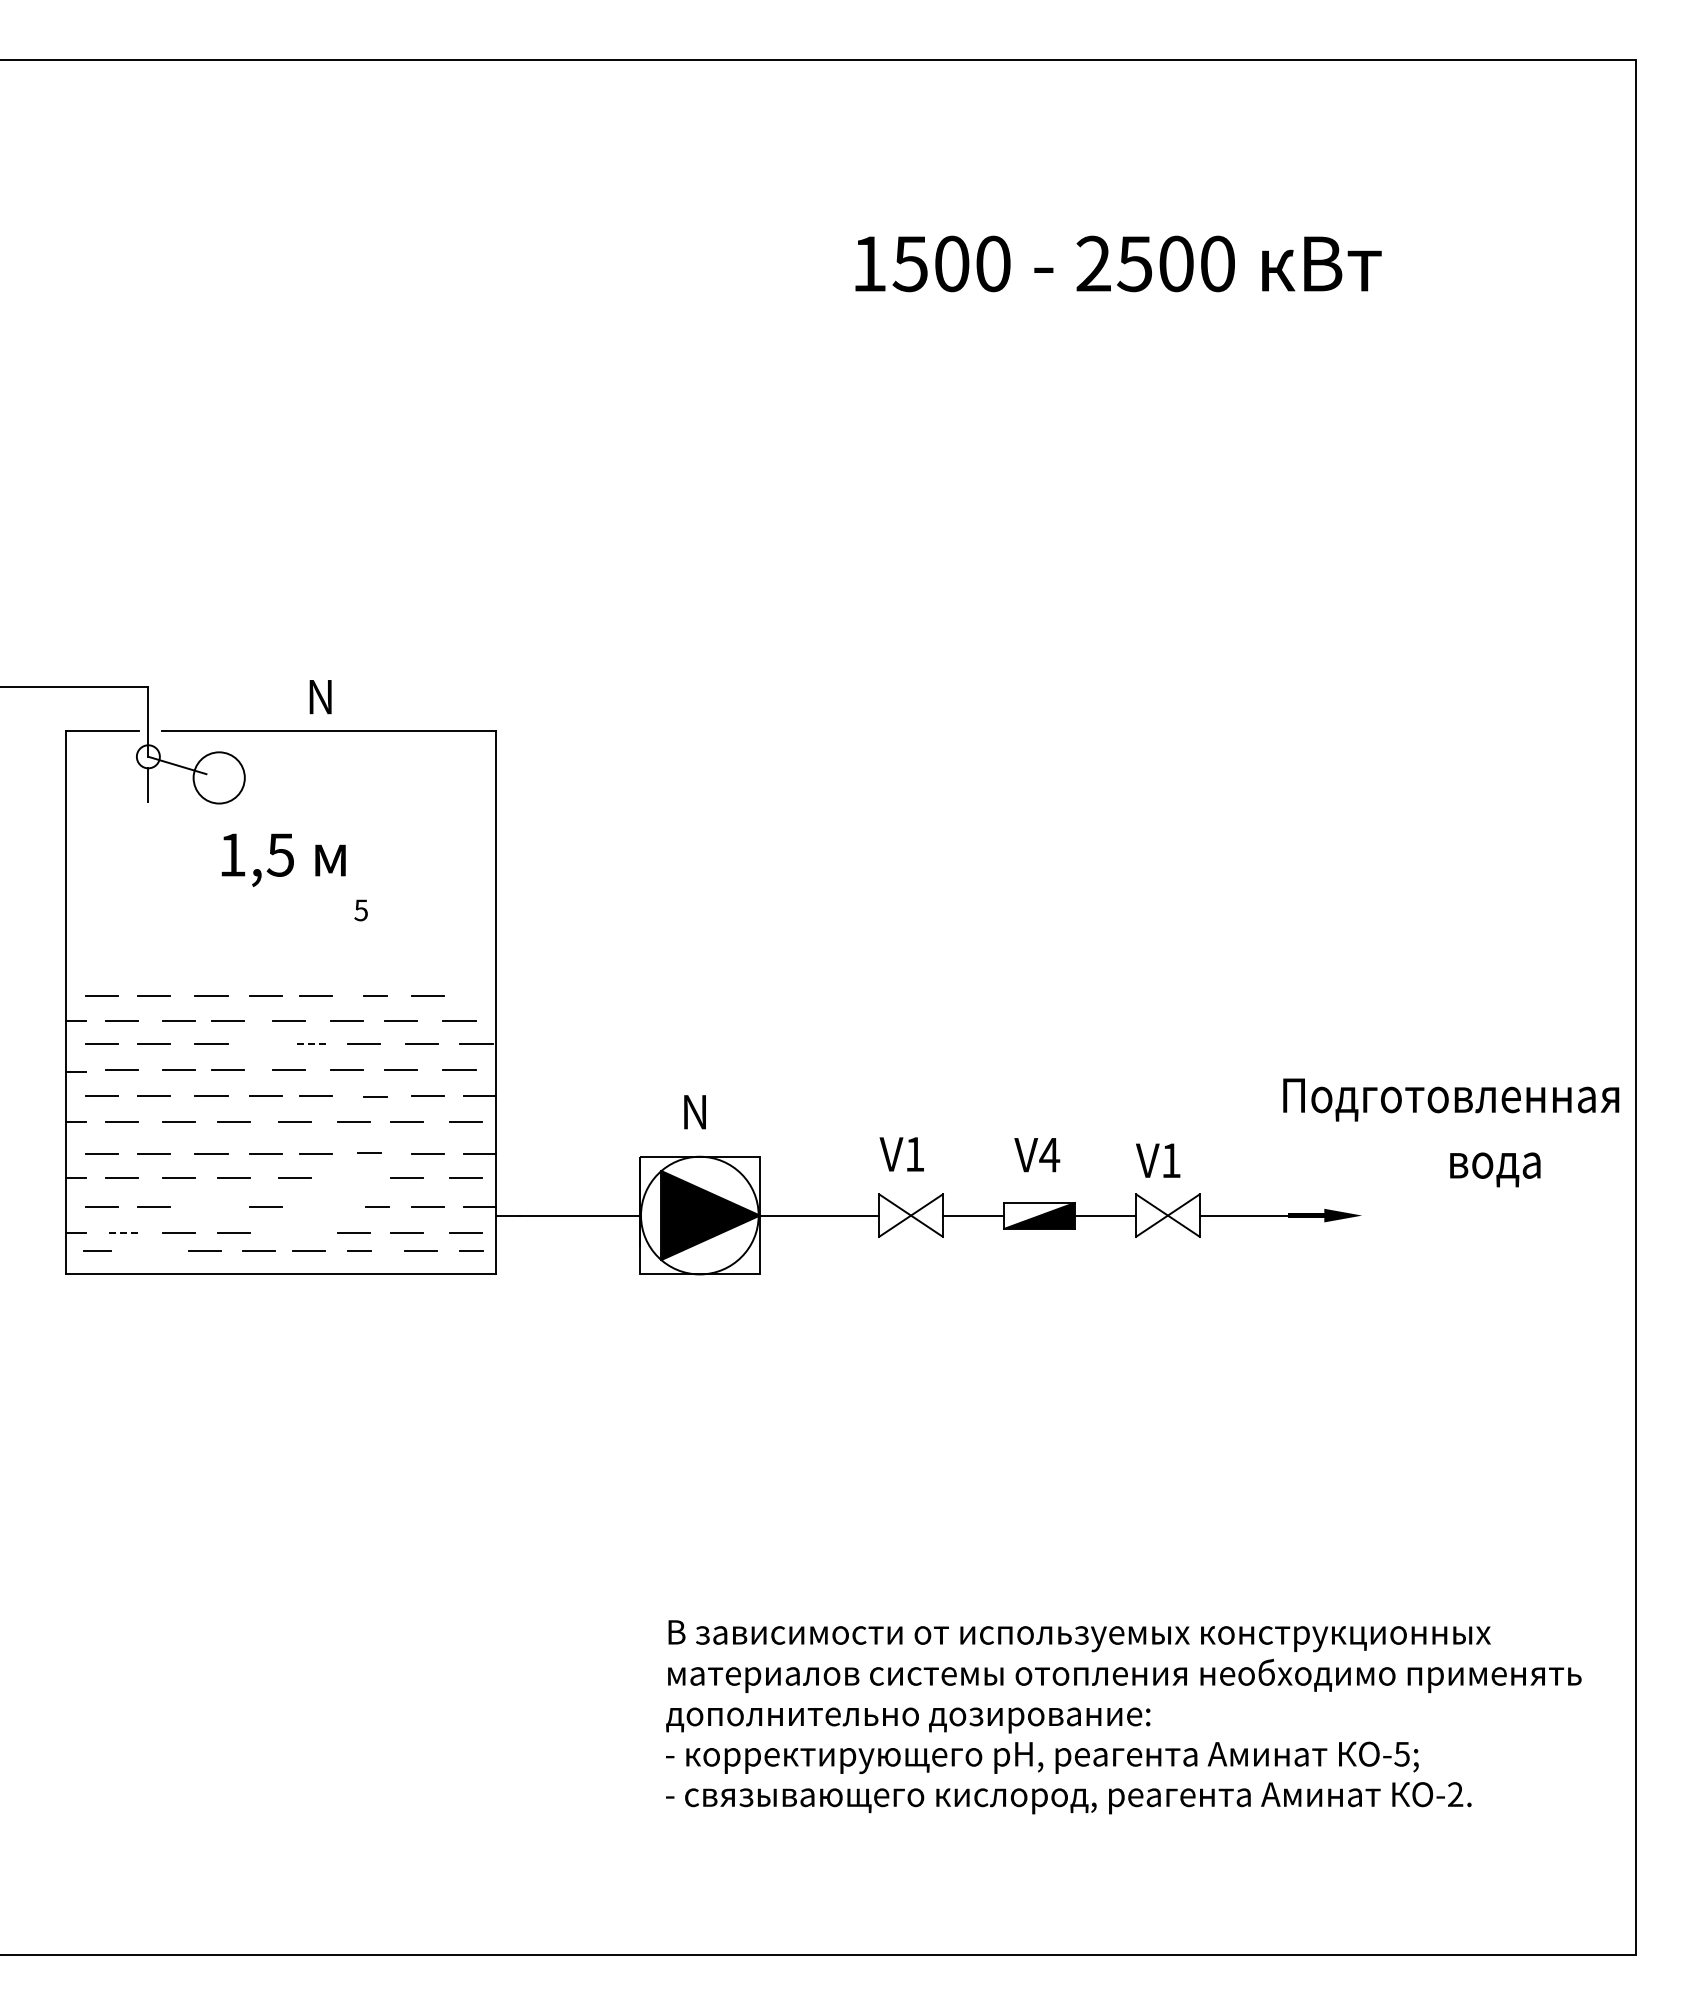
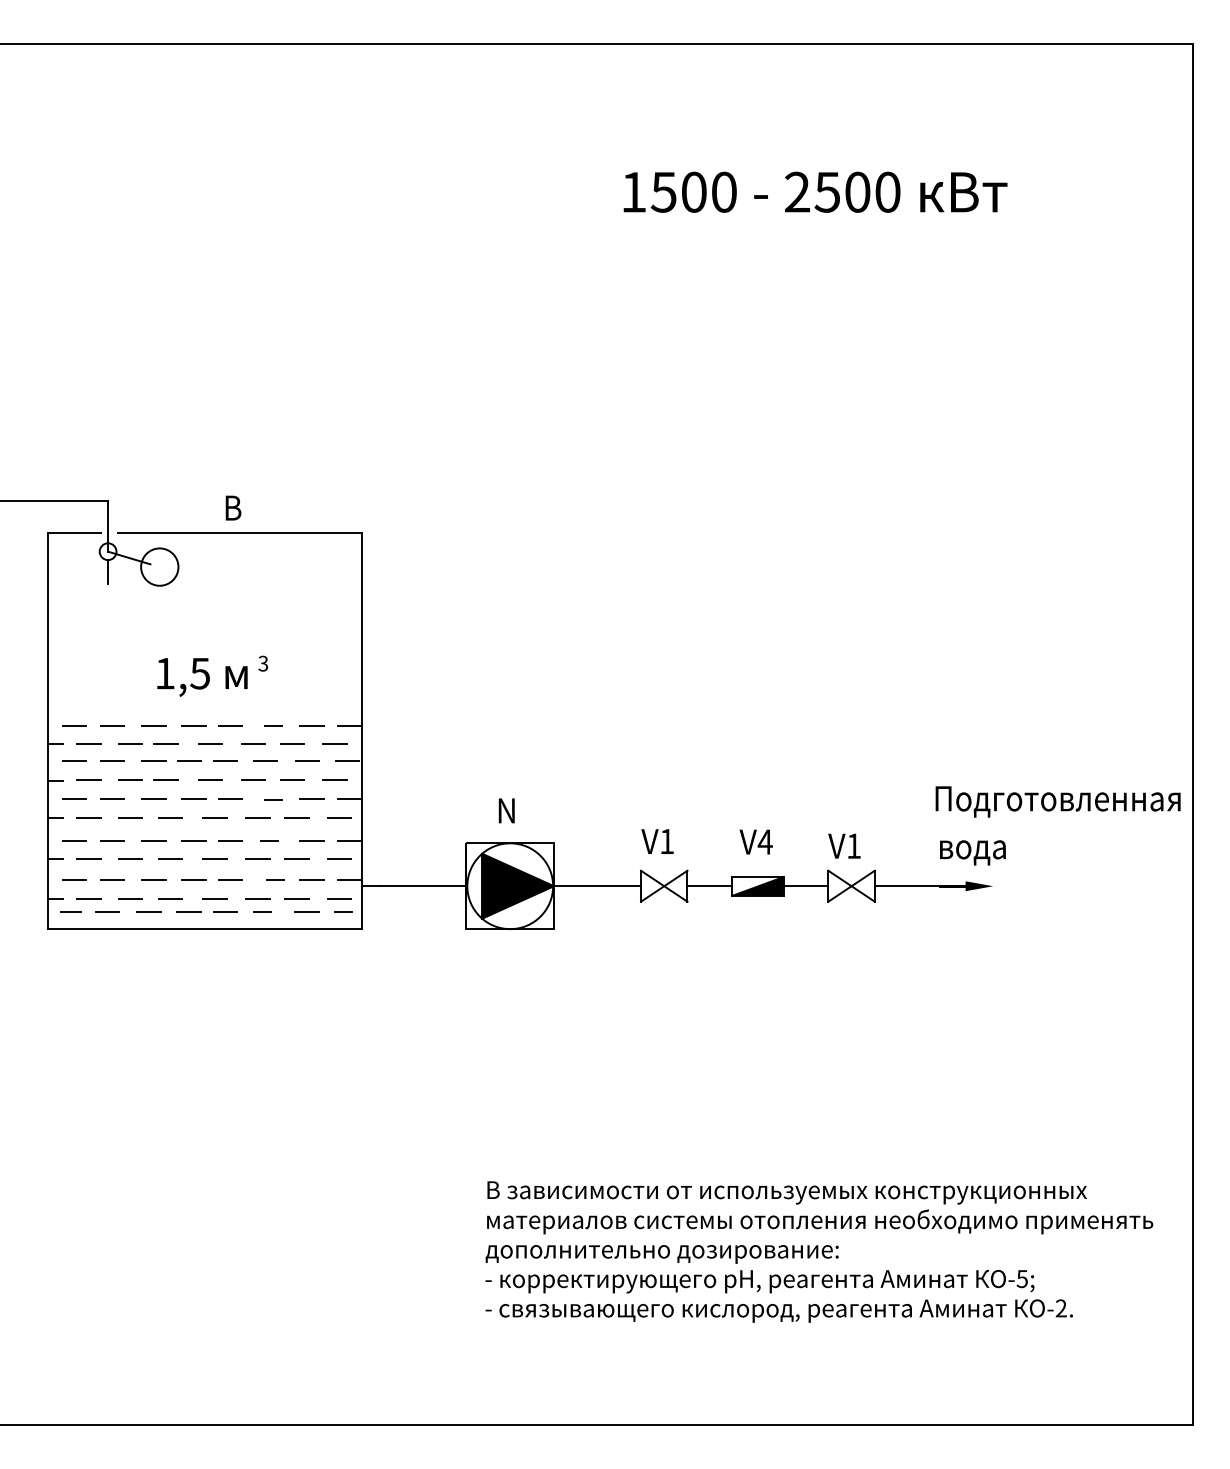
text: (322, 697) -> (235, 508), N -> В
text: (283, 859) -> (202, 676), moved
text: (361, 909) -> (263, 663), 5 -> 3
line: (480, 995) -> (350, 725), added
line: (259, 1044) -> (189, 761), added
line: (309, 1044) -> (225, 761), dashed -> solid
text: (1495, 1169) -> (973, 852), moved
line: (353, 1177) -> (257, 858), added
line: (211, 1206) -> (154, 879), added
line: (315, 1207) -> (229, 880), added
line: (121, 1232) -> (88, 898), dashed -> solid
line: (295, 1232) -> (215, 898), added
line: (147, 1251) -> (107, 912), added

